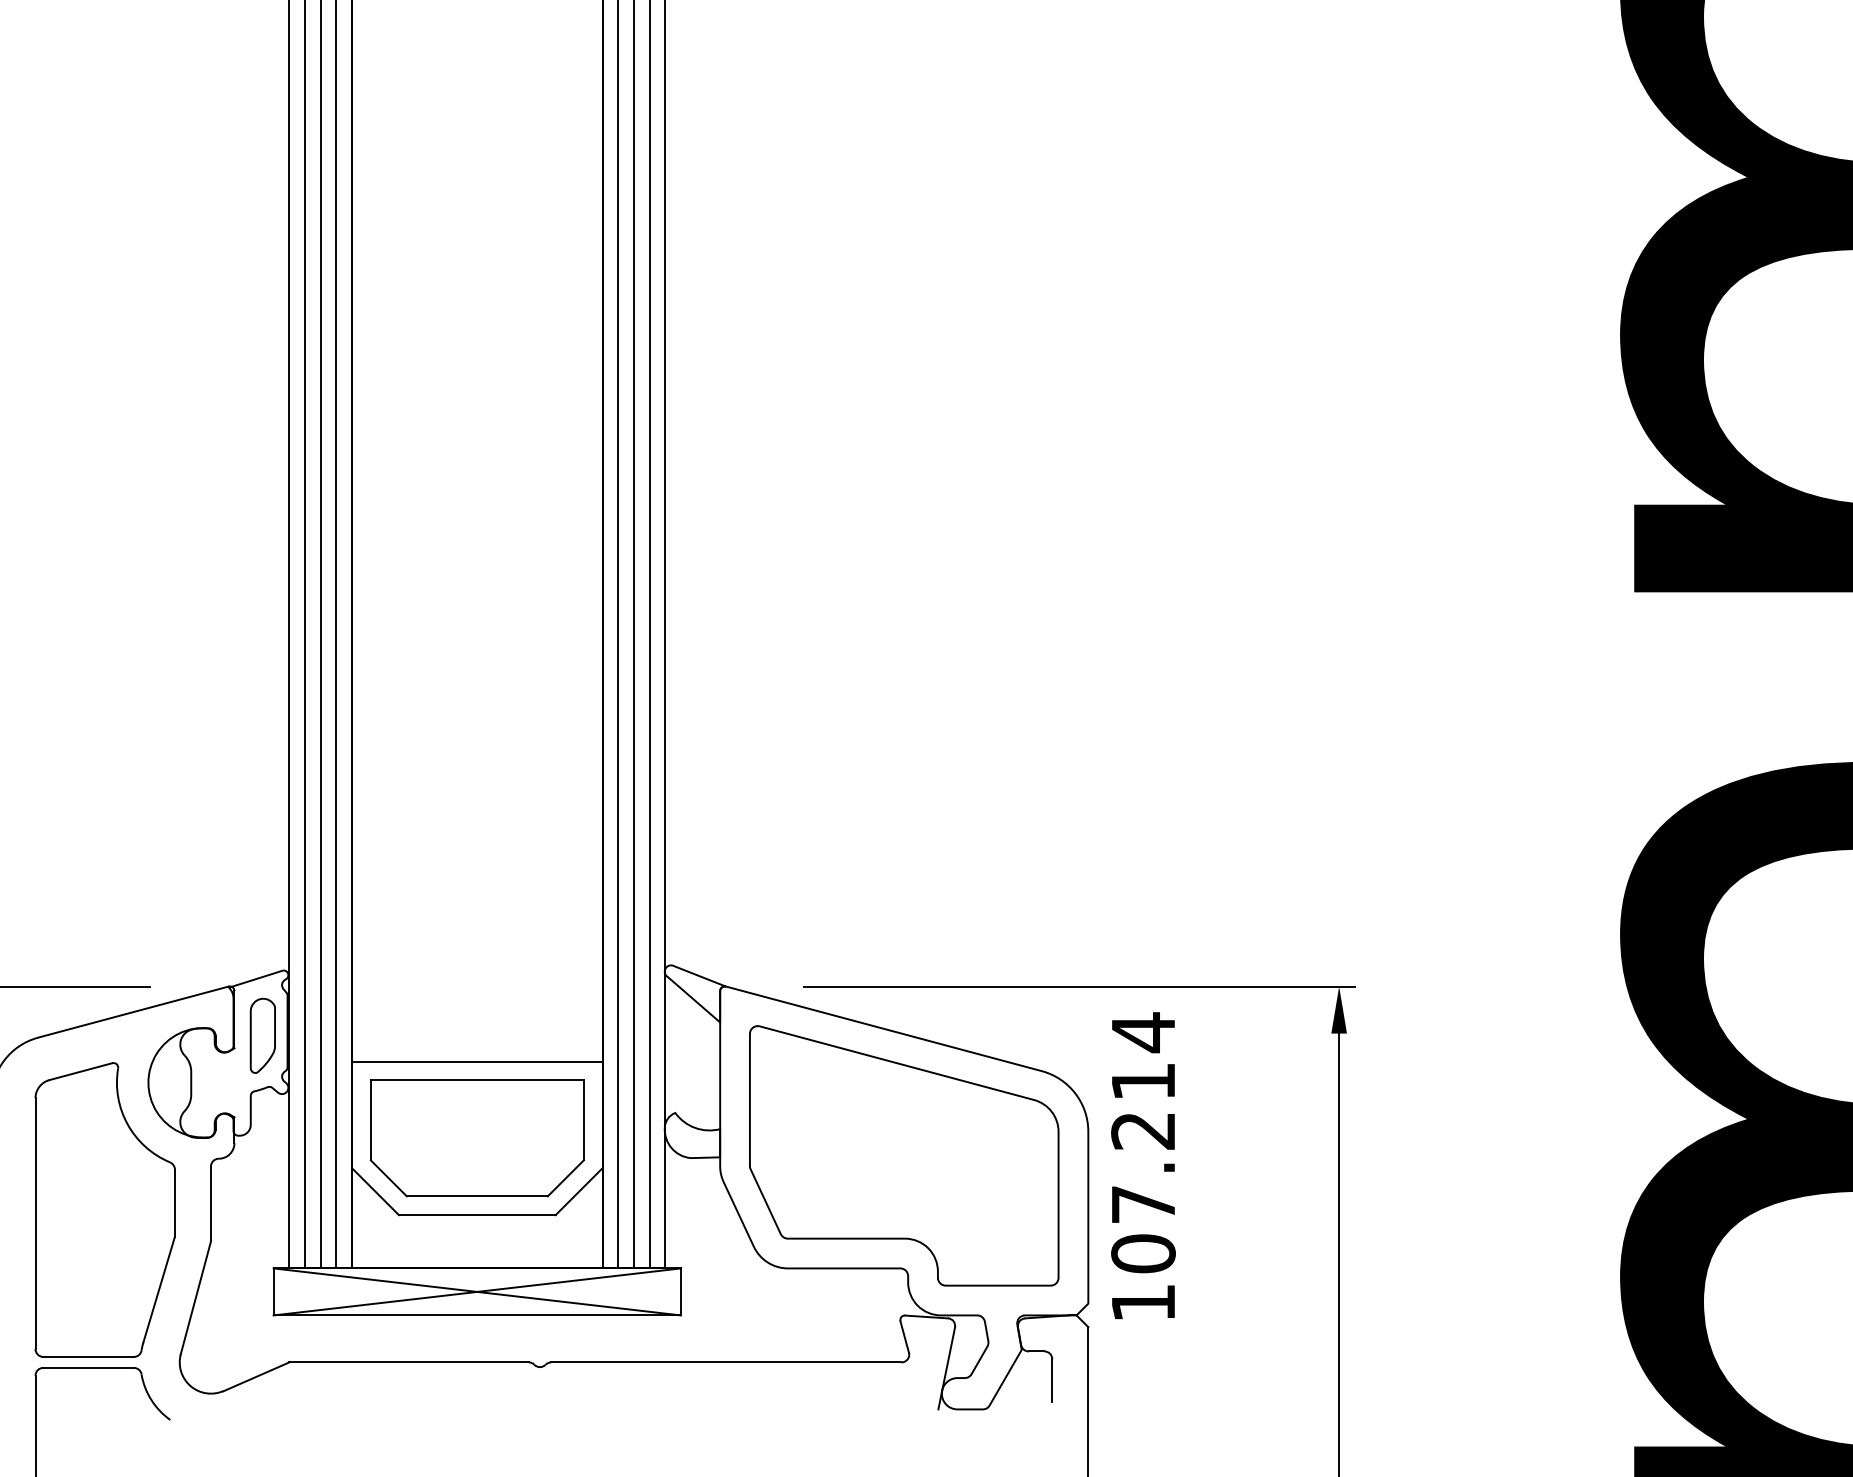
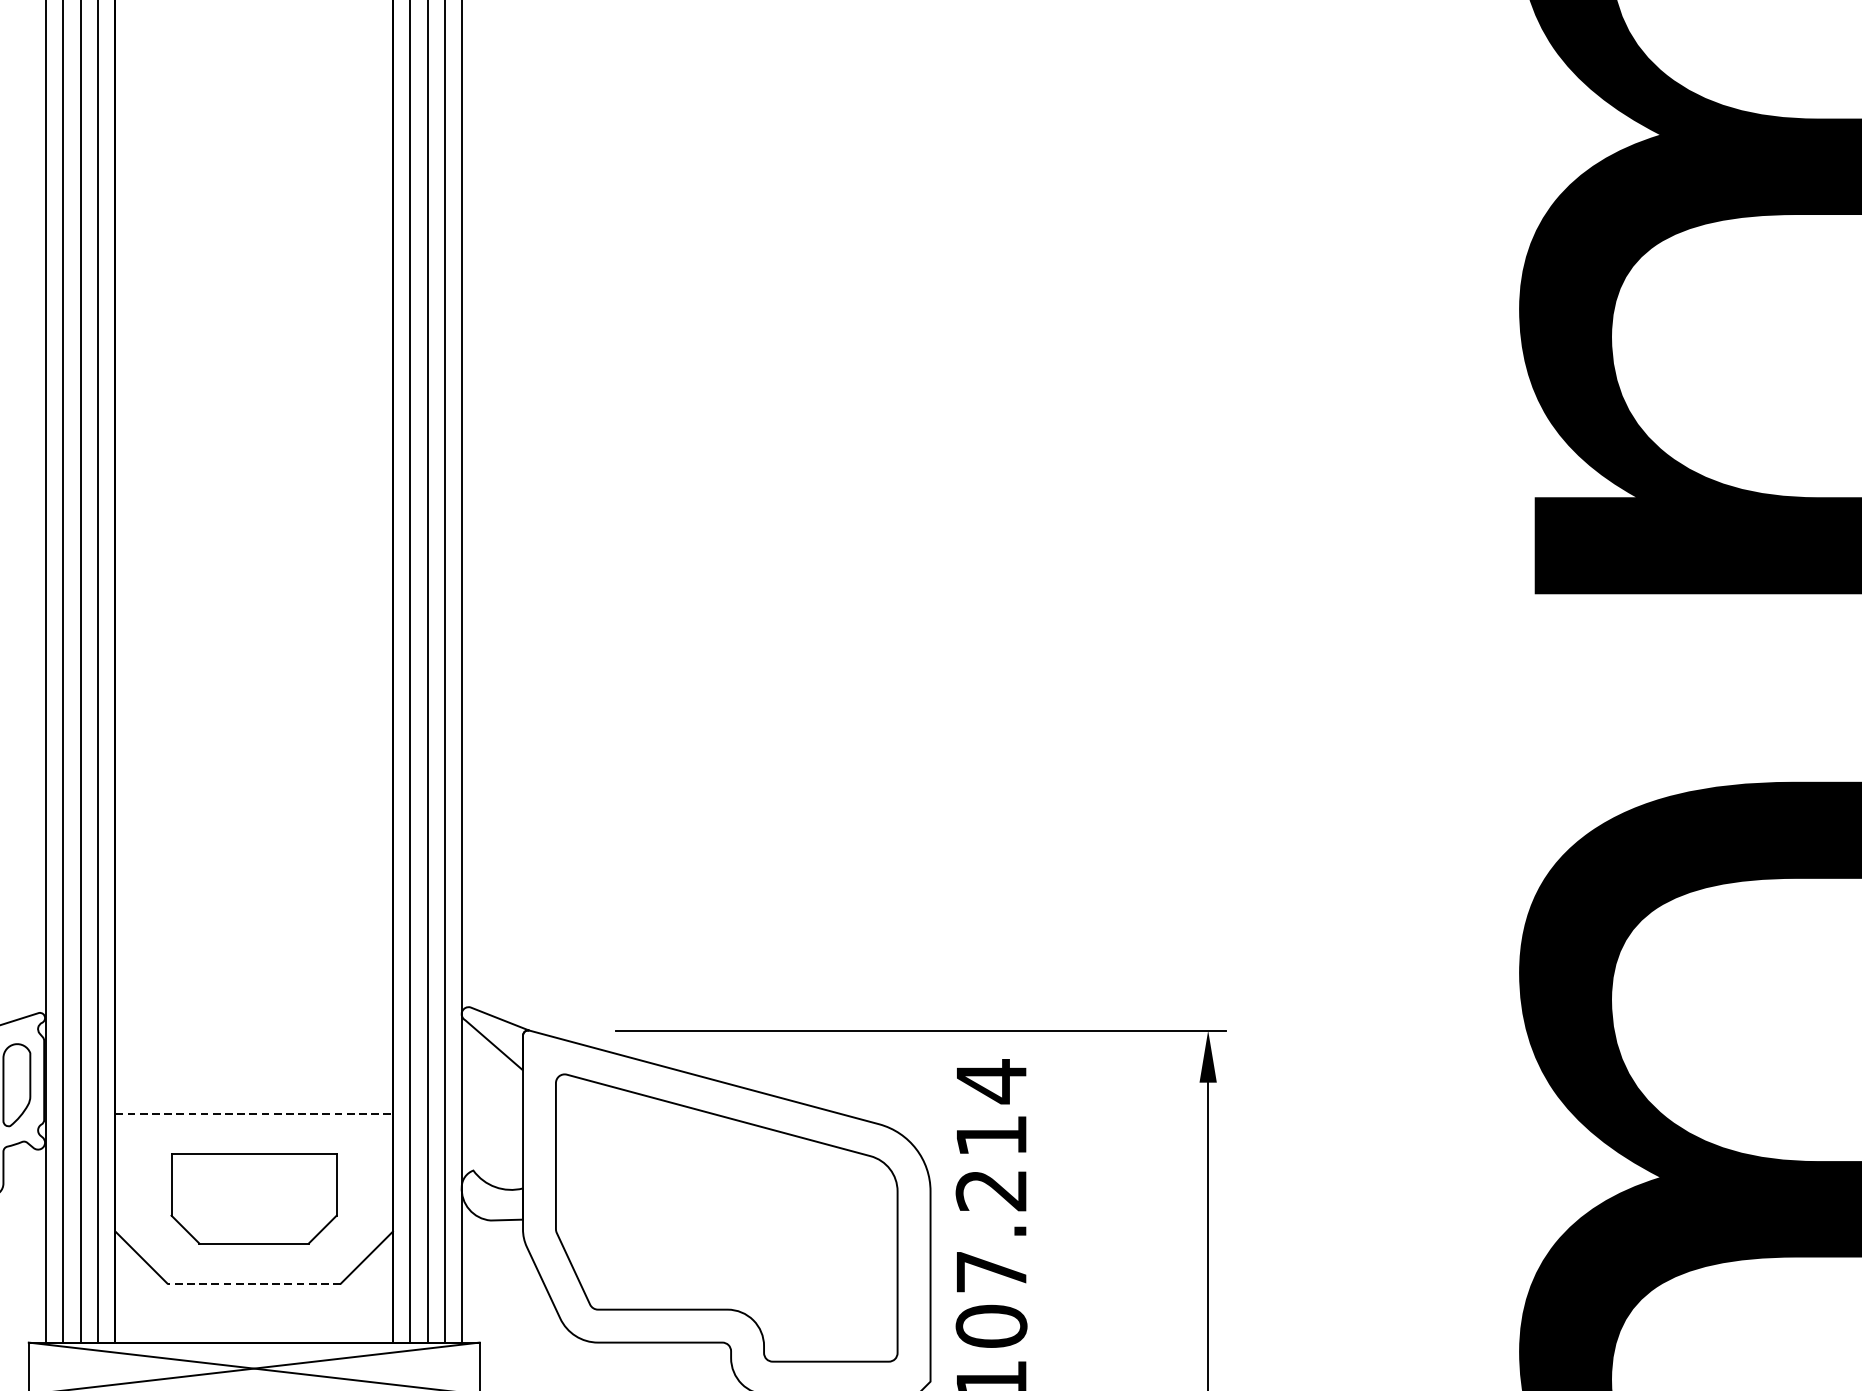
line: (477, 1061) -> (254, 1113), solid -> dashed
part: (476, 1138) -> (253, 1198), size x0.7
line: (476, 1215) -> (253, 1284), solid -> dashed

